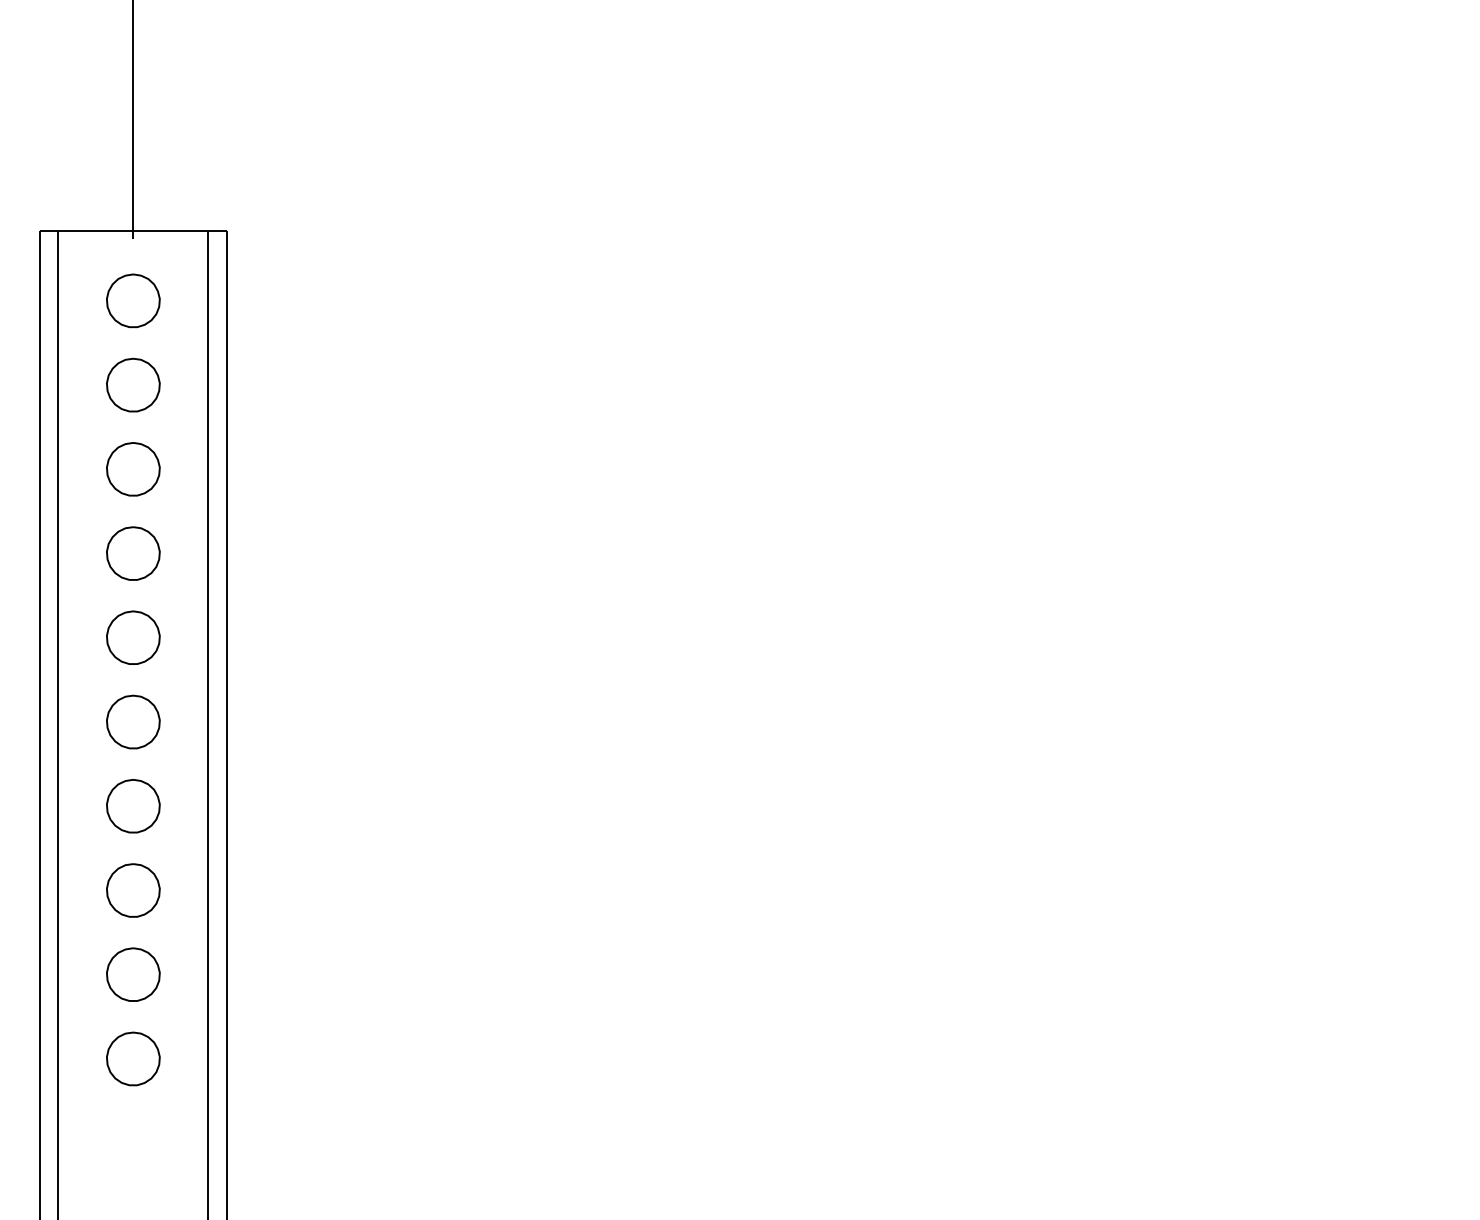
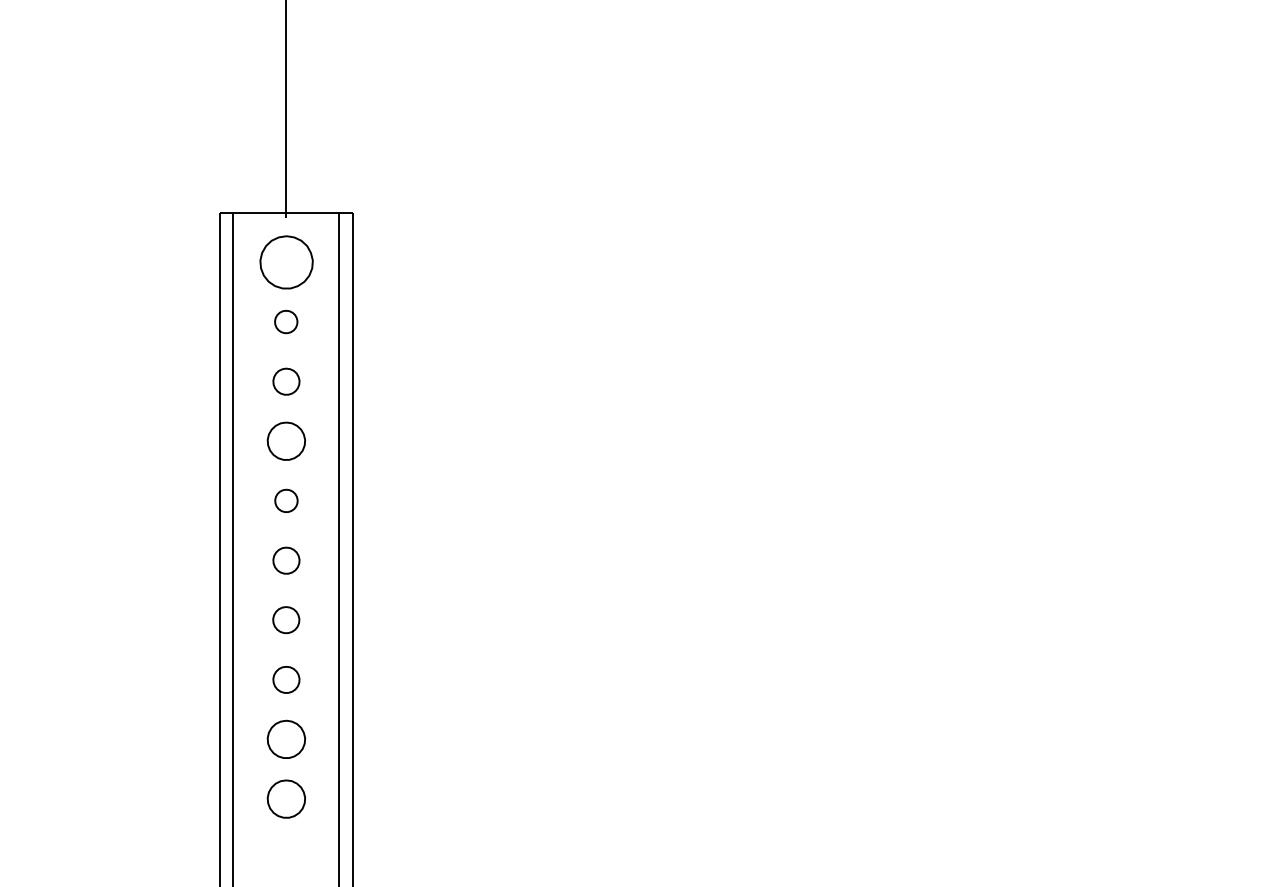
part: (132, 299) -> (285, 261), size x1.4
part: (132, 384) -> (285, 321), size x0.6
part: (133, 469) -> (286, 381), size x0.7
part: (133, 637) -> (286, 500), size x0.6
part: (133, 721) -> (286, 560), size x0.7
part: (132, 805) -> (285, 619), size x0.7
part: (133, 890) -> (286, 679), size x0.7

